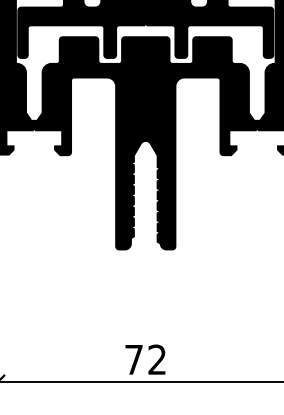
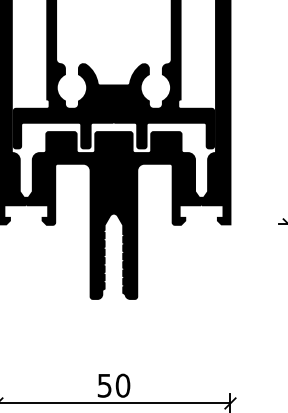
text: (145, 359) -> (113, 385), 72 -> 50

